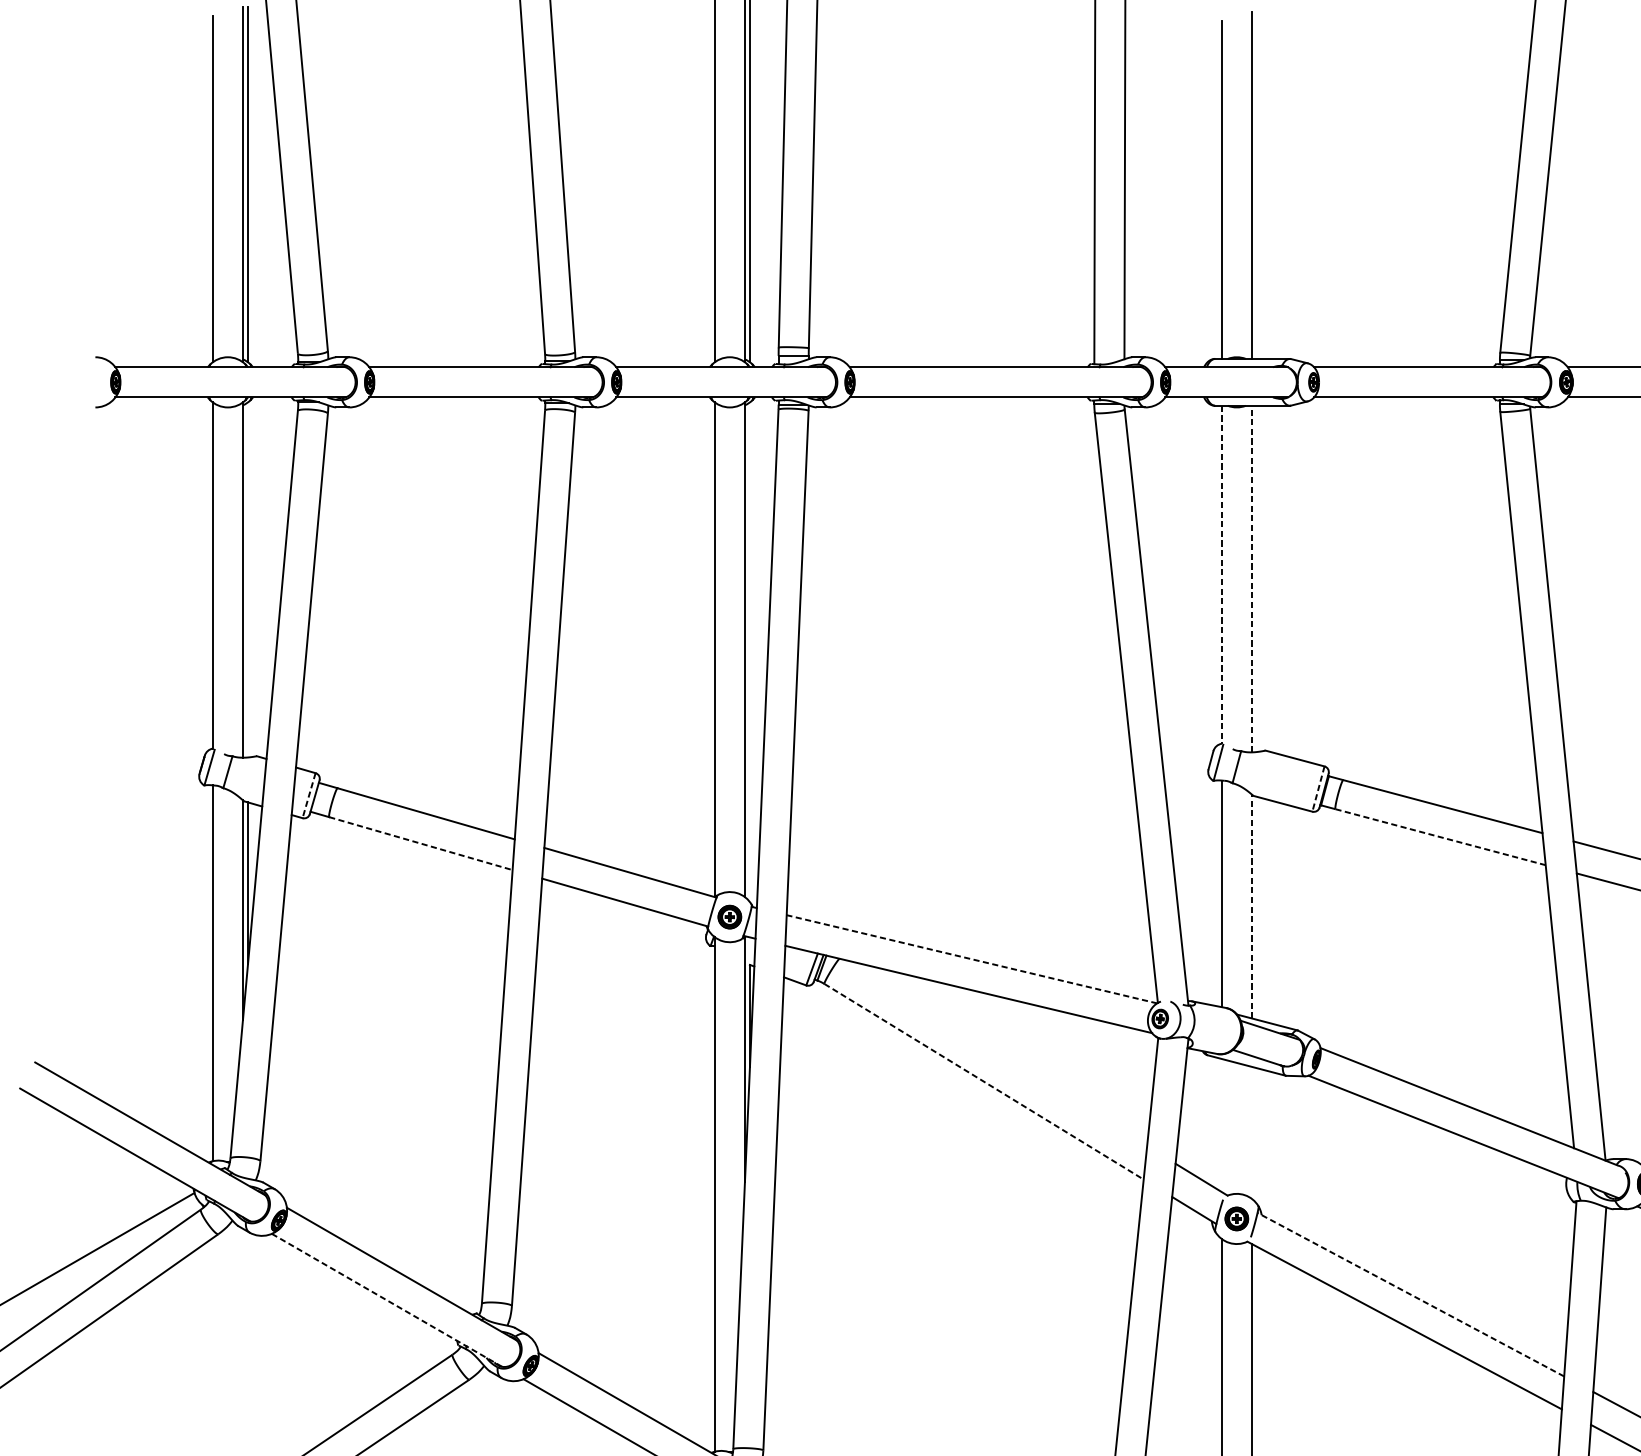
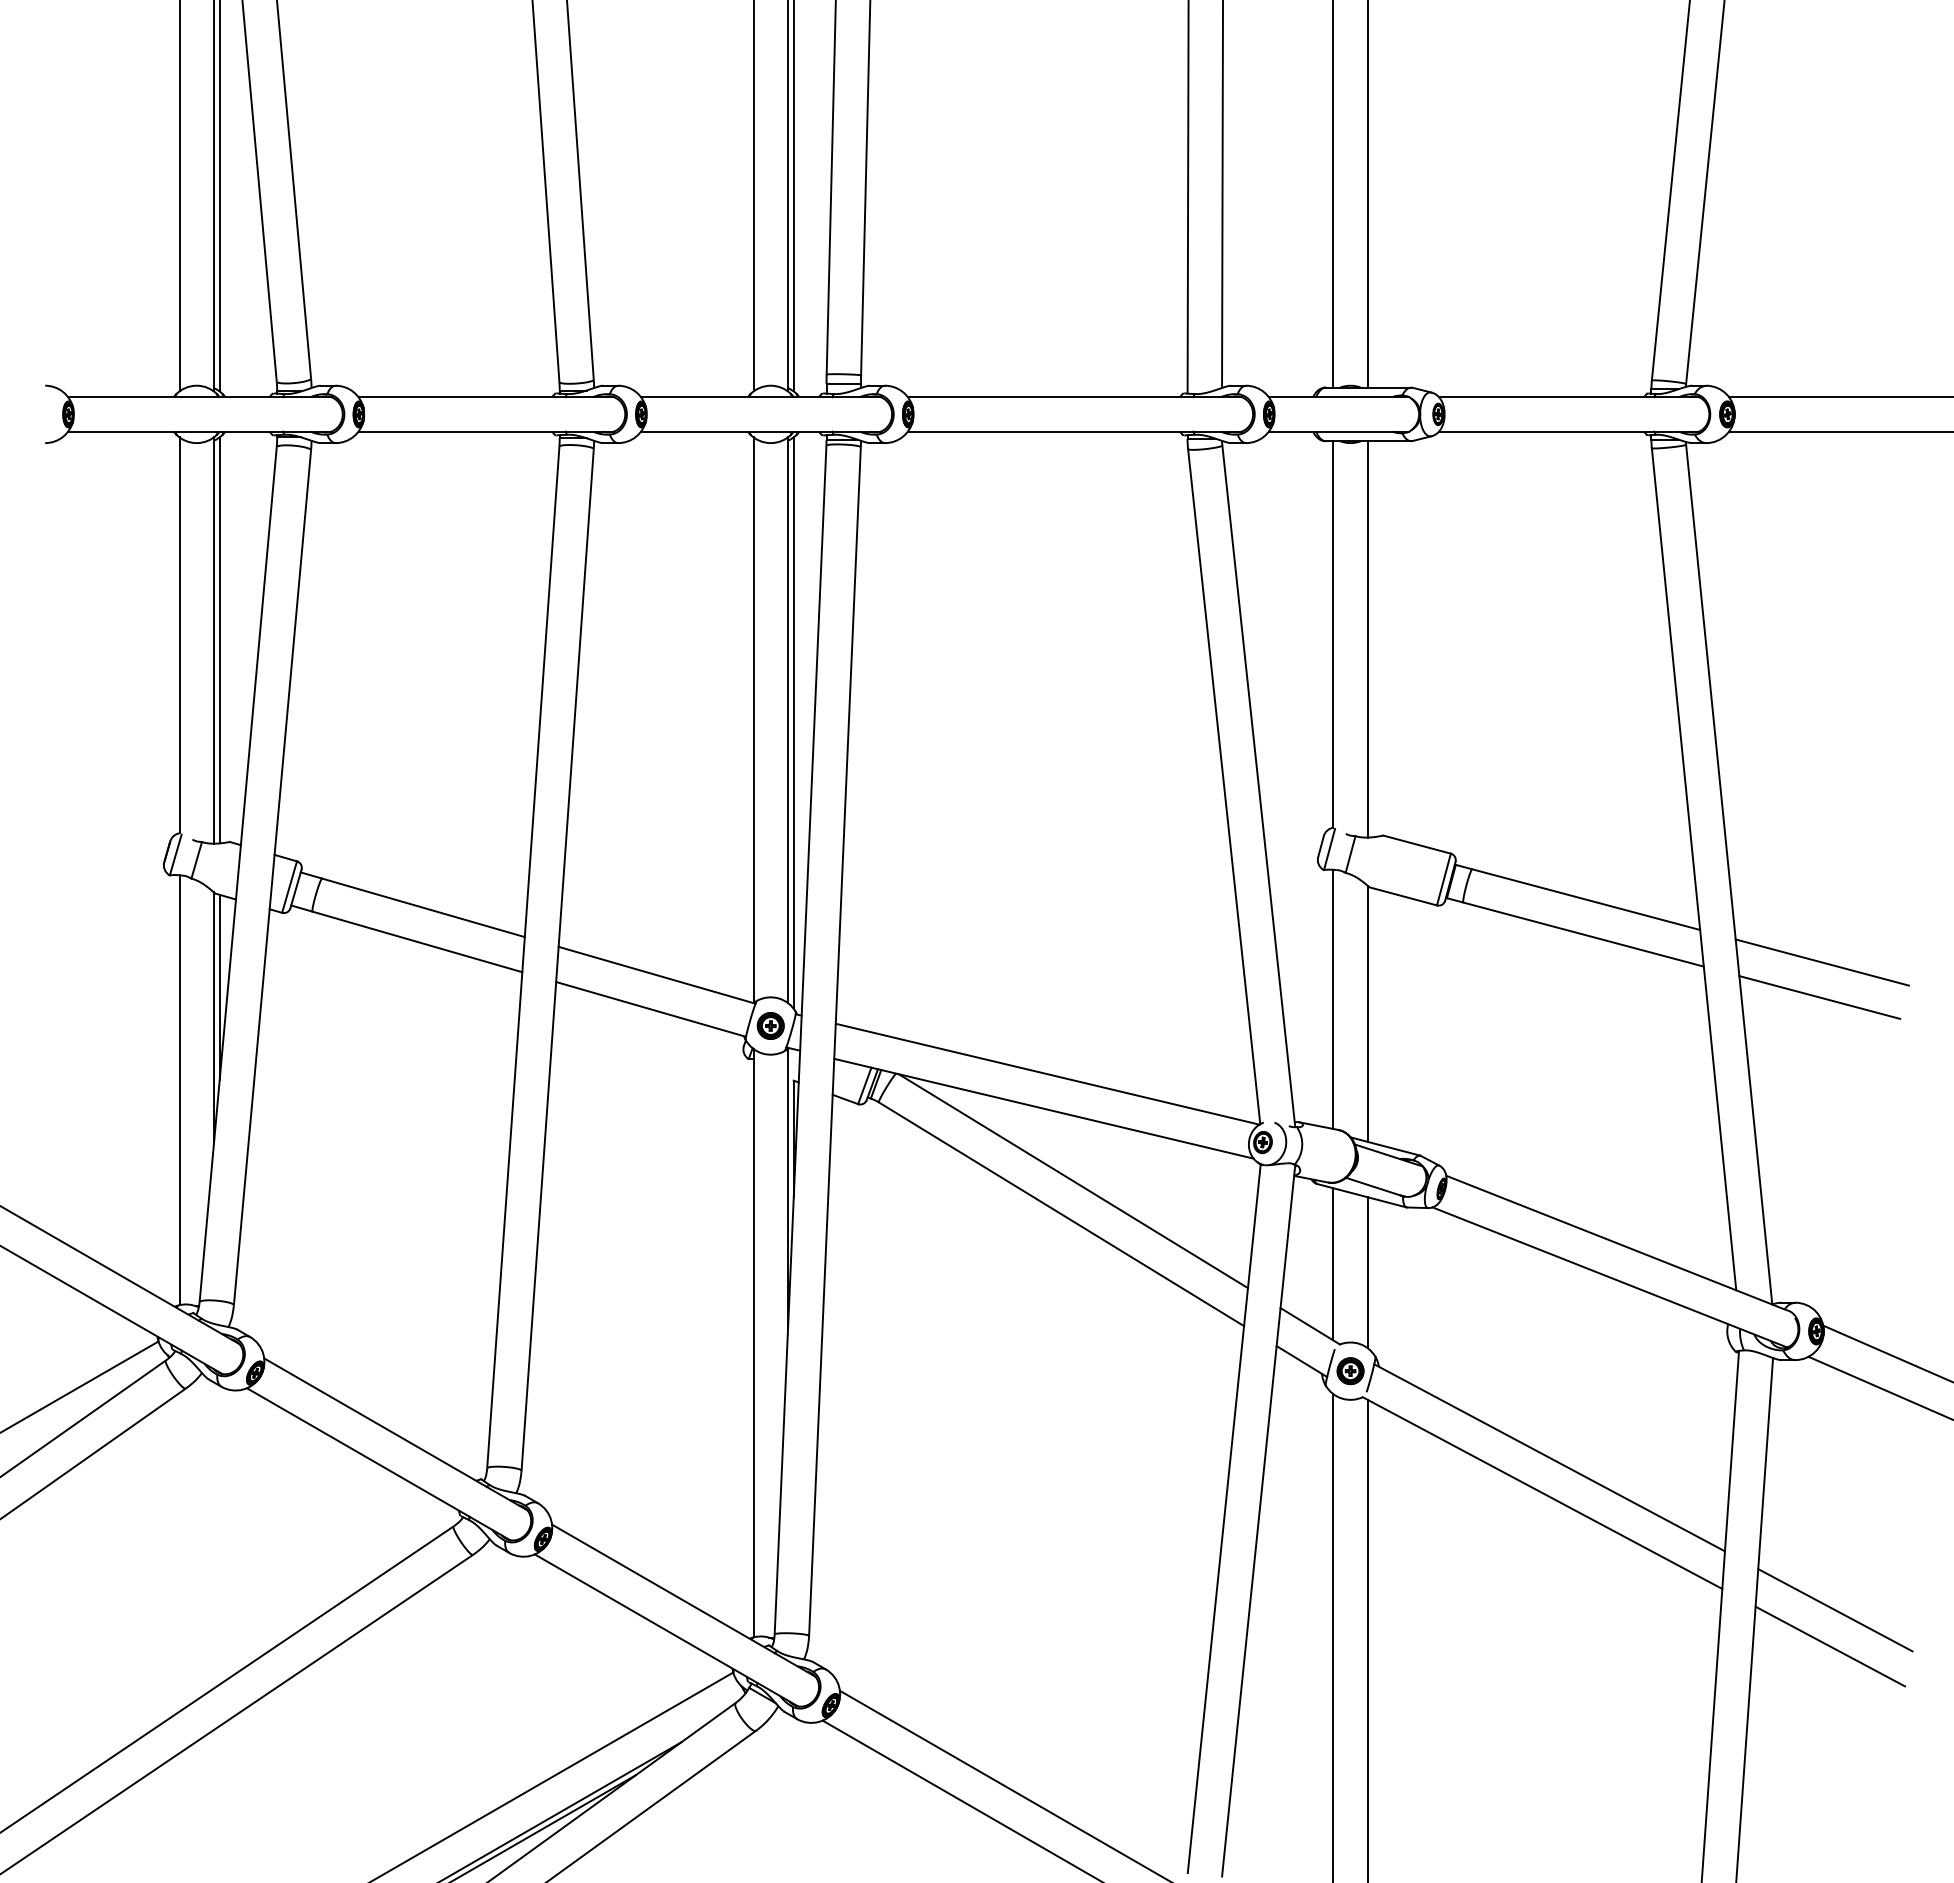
line: (1221, 574) -> (1333, 634), dashed -> solid
line: (1251, 578) -> (1367, 638), dashed -> solid
line: (247, 580) -> (219, 640), added
line: (749, 651) -> (793, 722), added
line: (1318, 789) -> (1443, 879), dashed -> solid
line: (309, 796) -> (289, 887), dashed -> solid
line: (1441, 837) -> (1584, 934), dashed -> solid
line: (420, 844) -> (417, 942), dashed -> solid
line: (1251, 906) -> (1367, 1013), dashed -> solid
line: (971, 959) -> (1047, 1074), dashed -> solid
line: (993, 1053) -> (1072, 1181), added
line: (984, 1081) -> (1061, 1214), dashed -> solid
line: (1221, 1125) -> (1333, 1264), added
line: (1251, 1132) -> (1367, 1272), added
line: (1410, 1294) -> (1549, 1457), dashed -> solid
line: (387, 1300) -> (379, 1464), dashed -> solid

